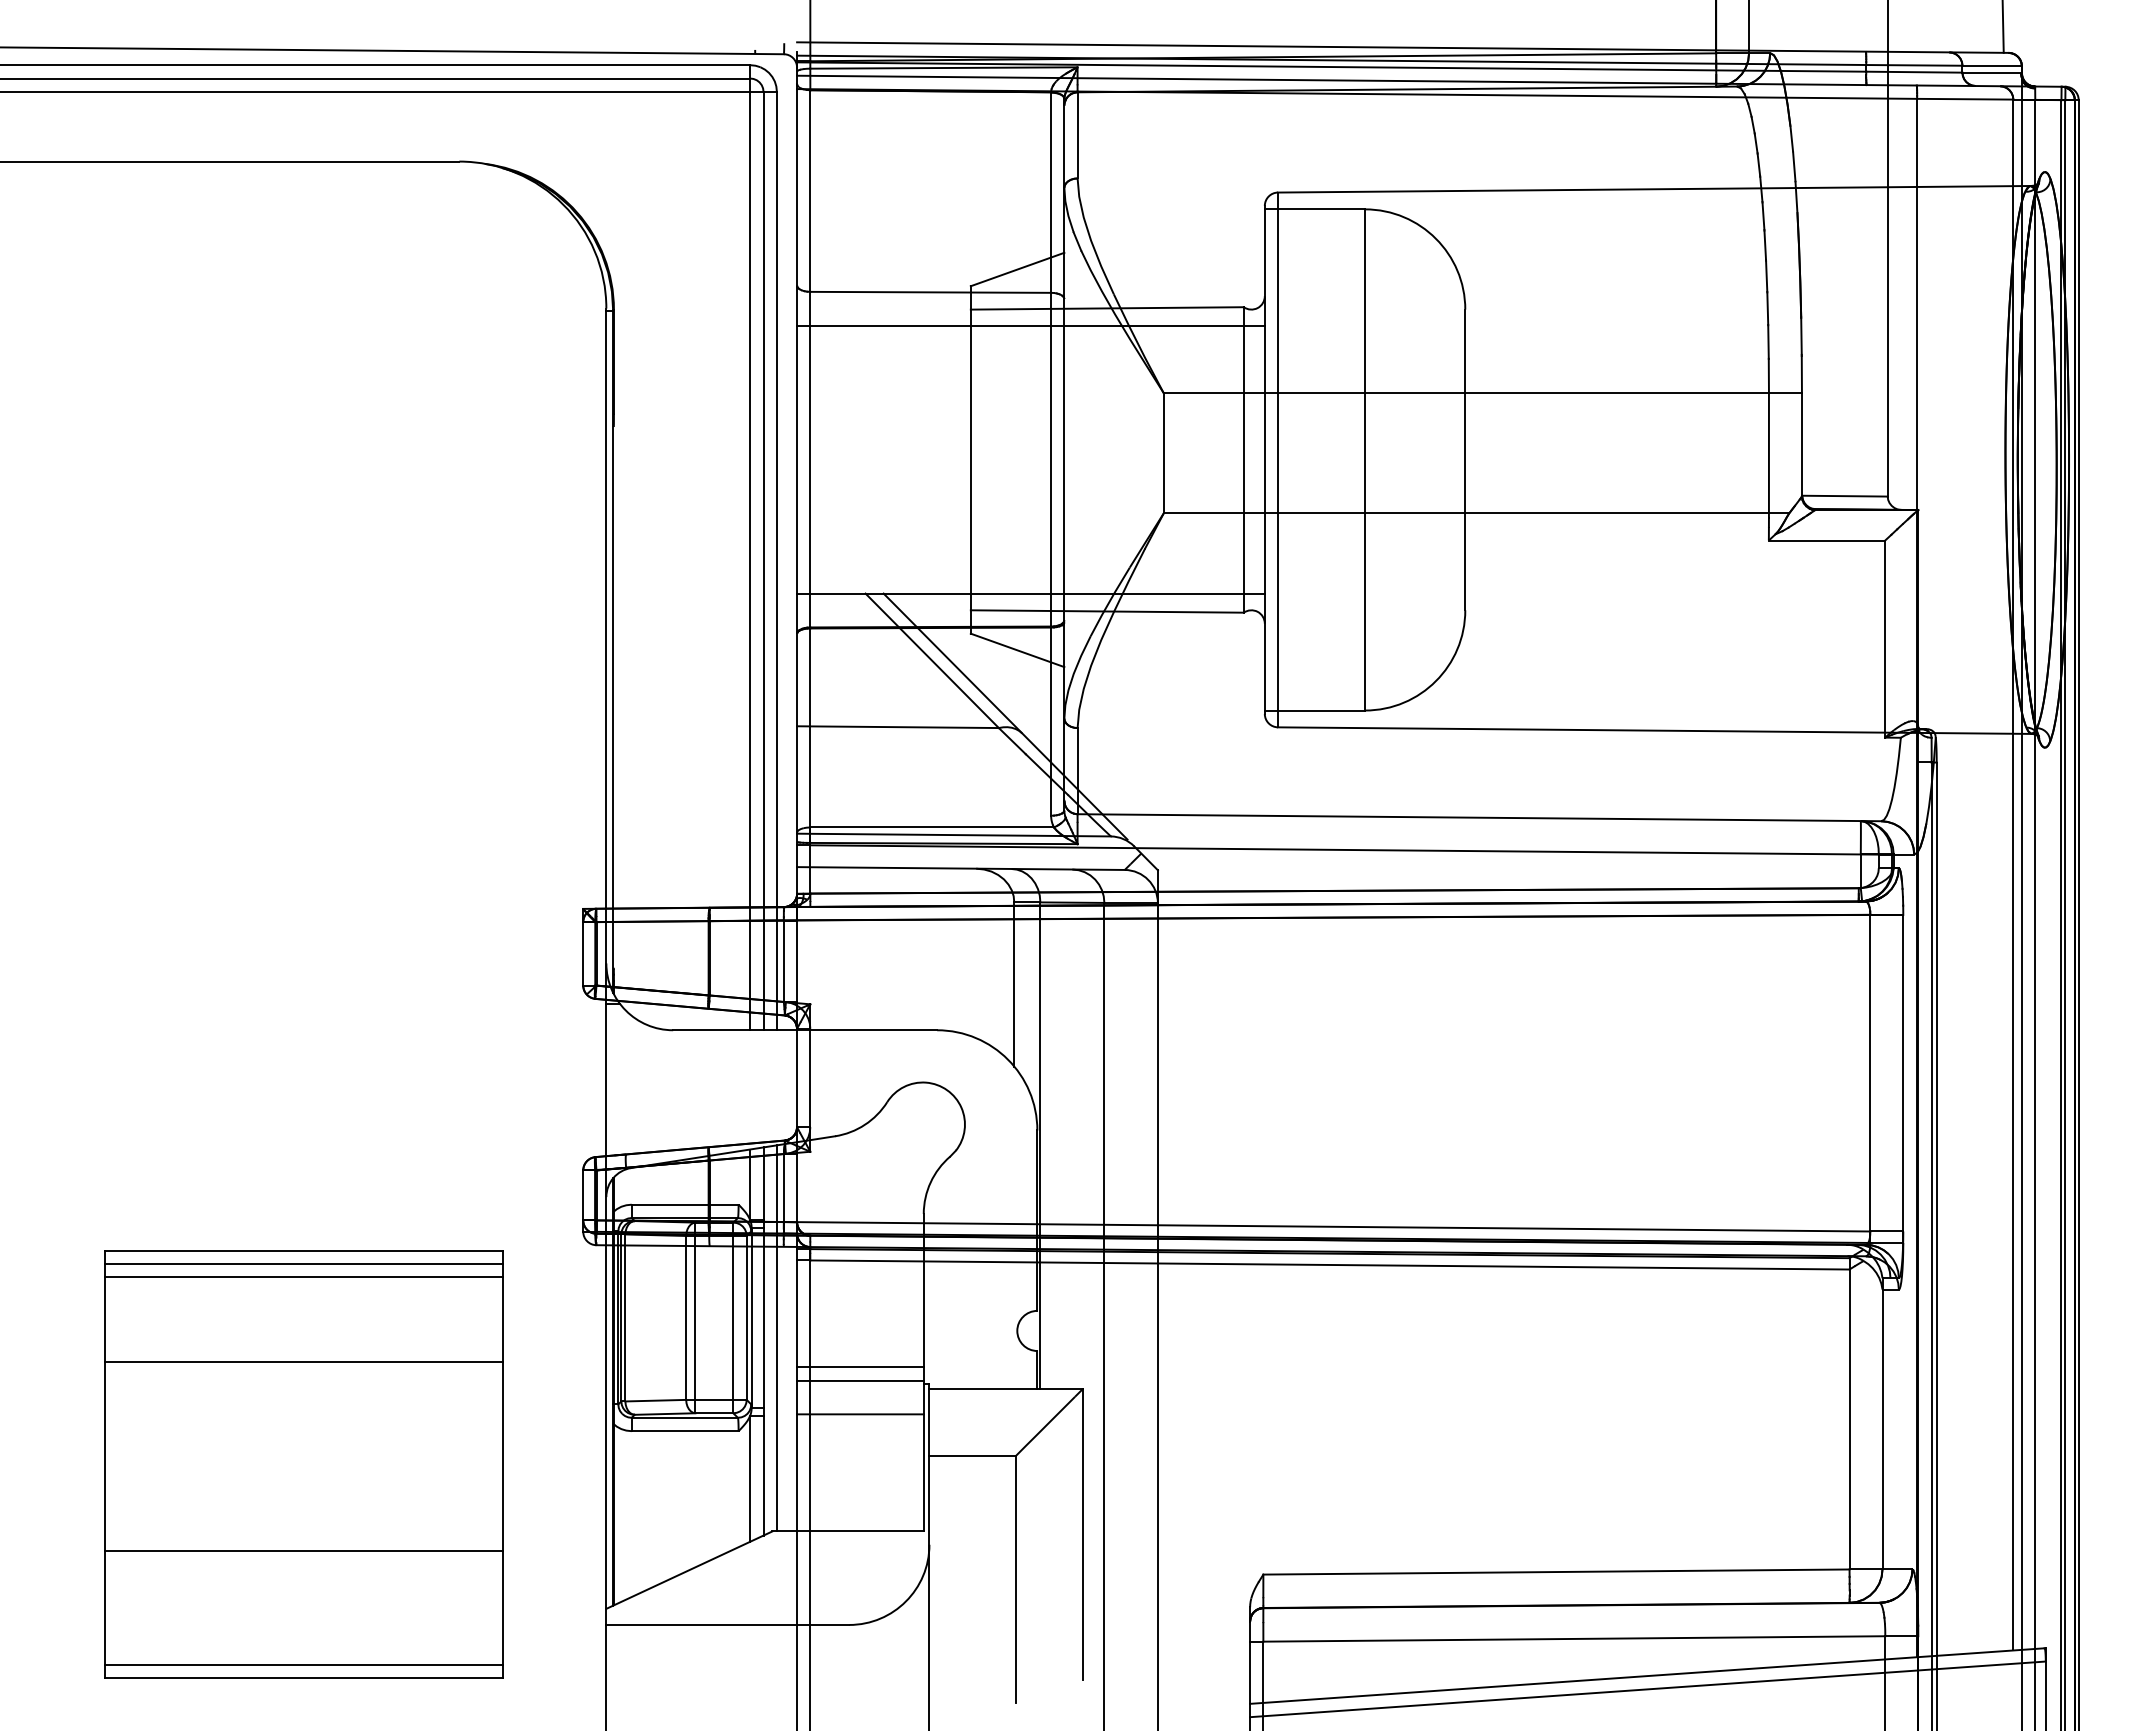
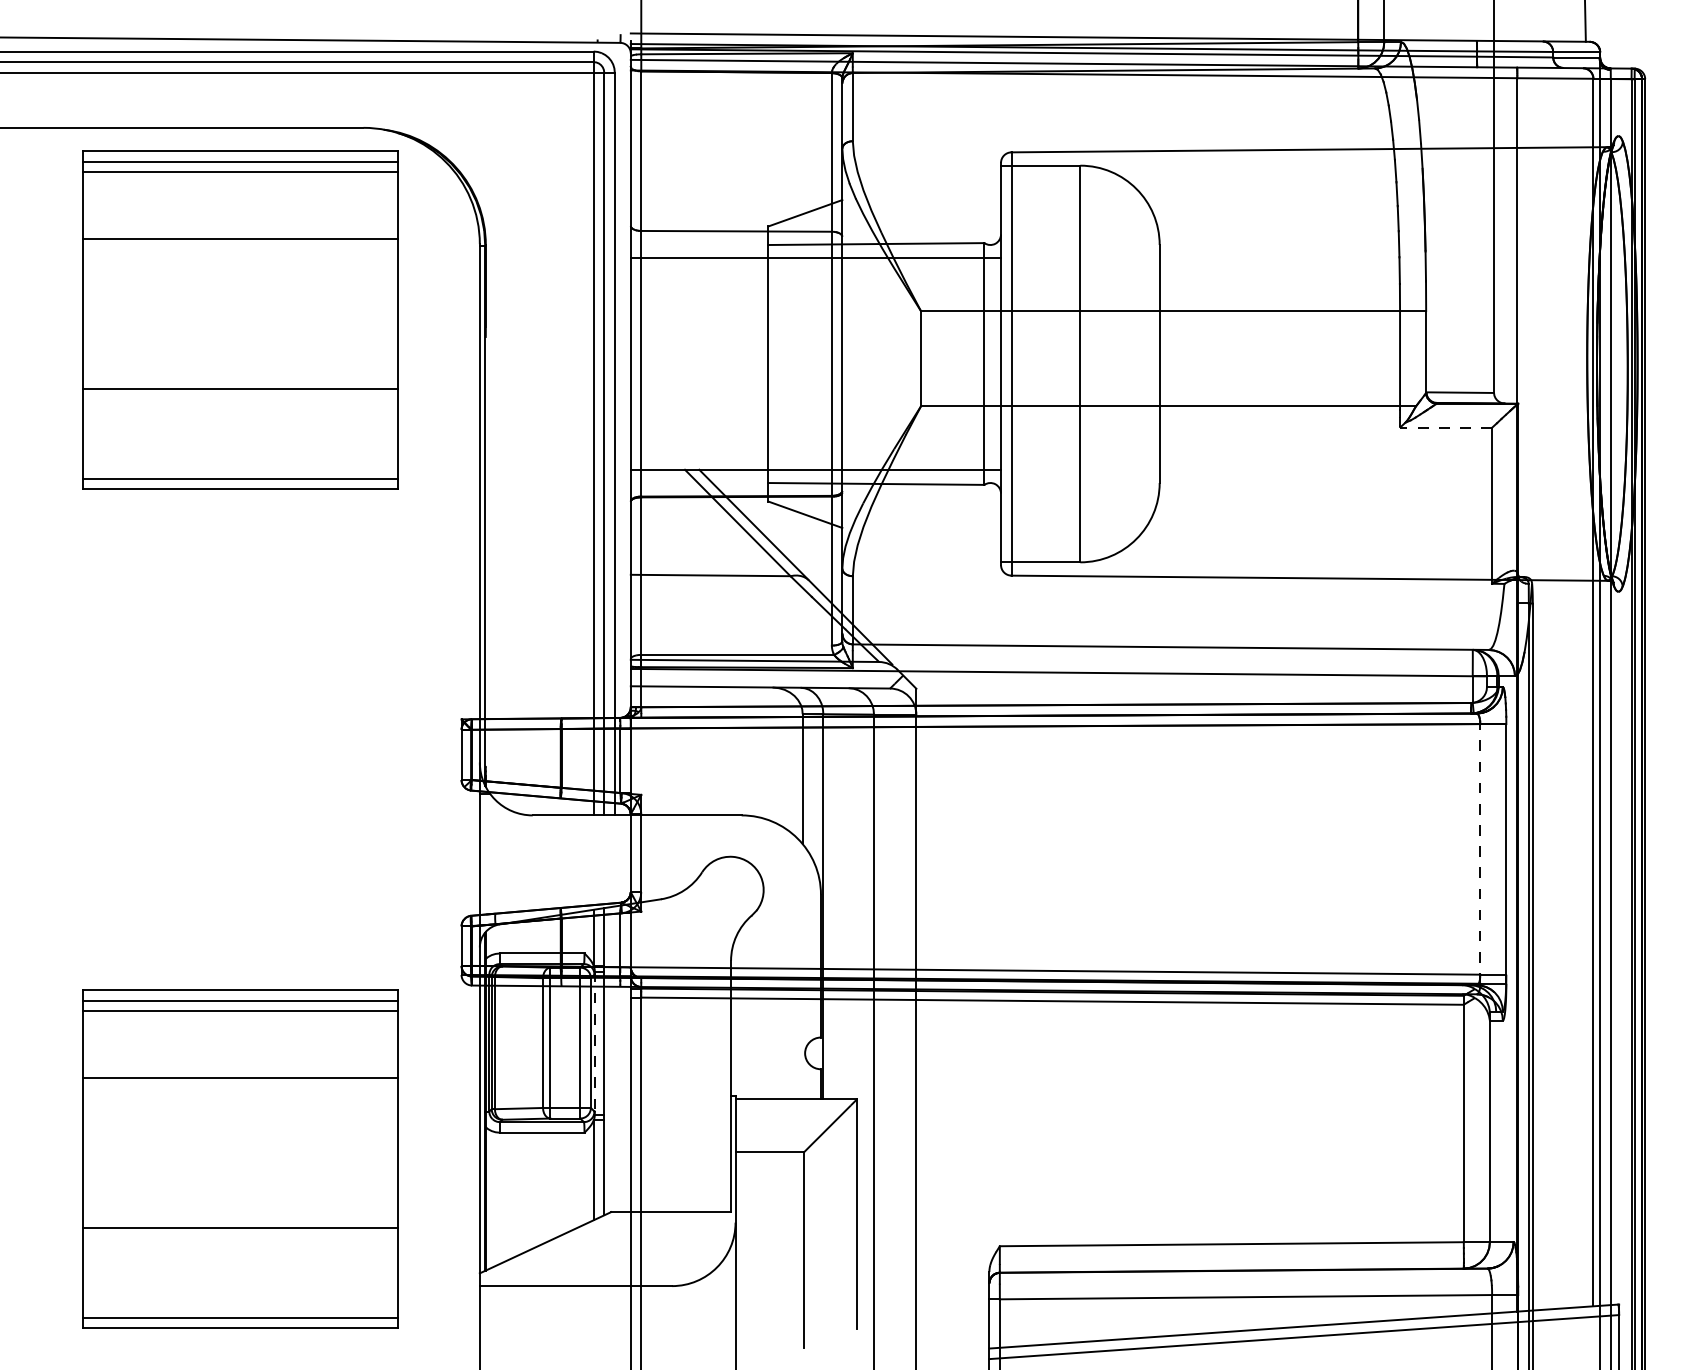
part: (303, 404) -> (240, 320), added
line: (1826, 540) -> (1445, 427), solid -> dashed
line: (1870, 1078) -> (1480, 853), solid -> dashed
line: (751, 1318) -> (594, 1043), solid -> dashed
line: (776, 1338) -> (614, 1059), removed
line: (860, 1366) -> (680, 1081), removed
line: (860, 1380) -> (680, 1092), removed
line: (860, 1414) -> (680, 1119), removed

